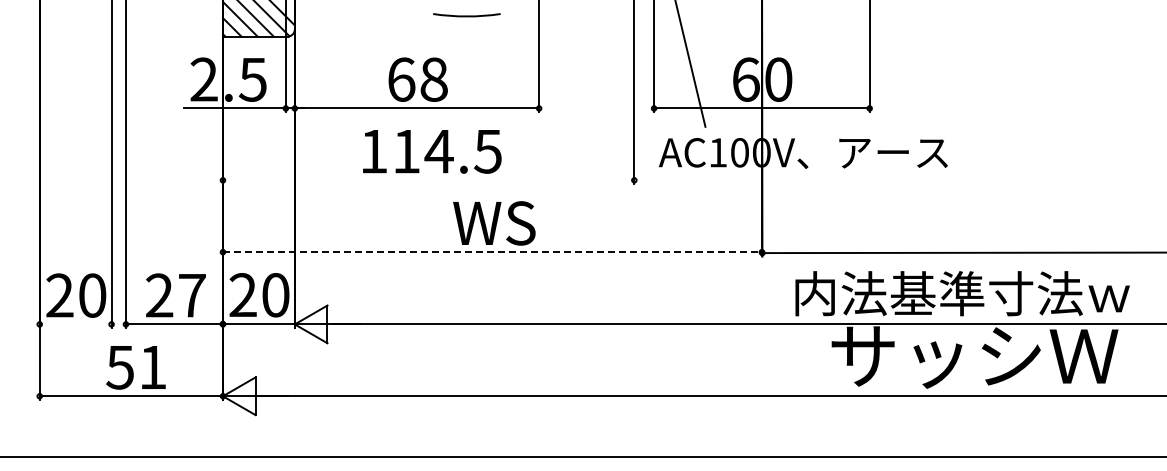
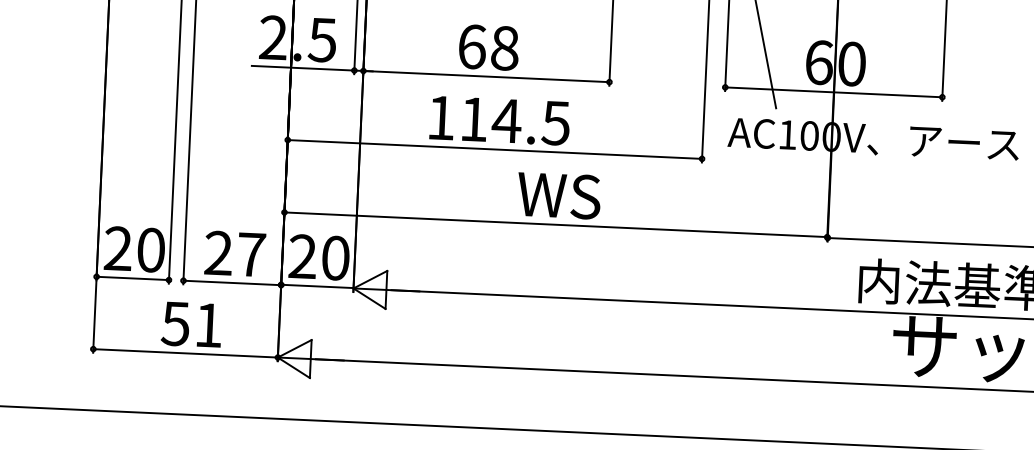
line: (428, 180) -> (494, 149), added
line: (492, 252) -> (555, 225), dashed -> solid
line: (75, 324) -> (132, 278), added

